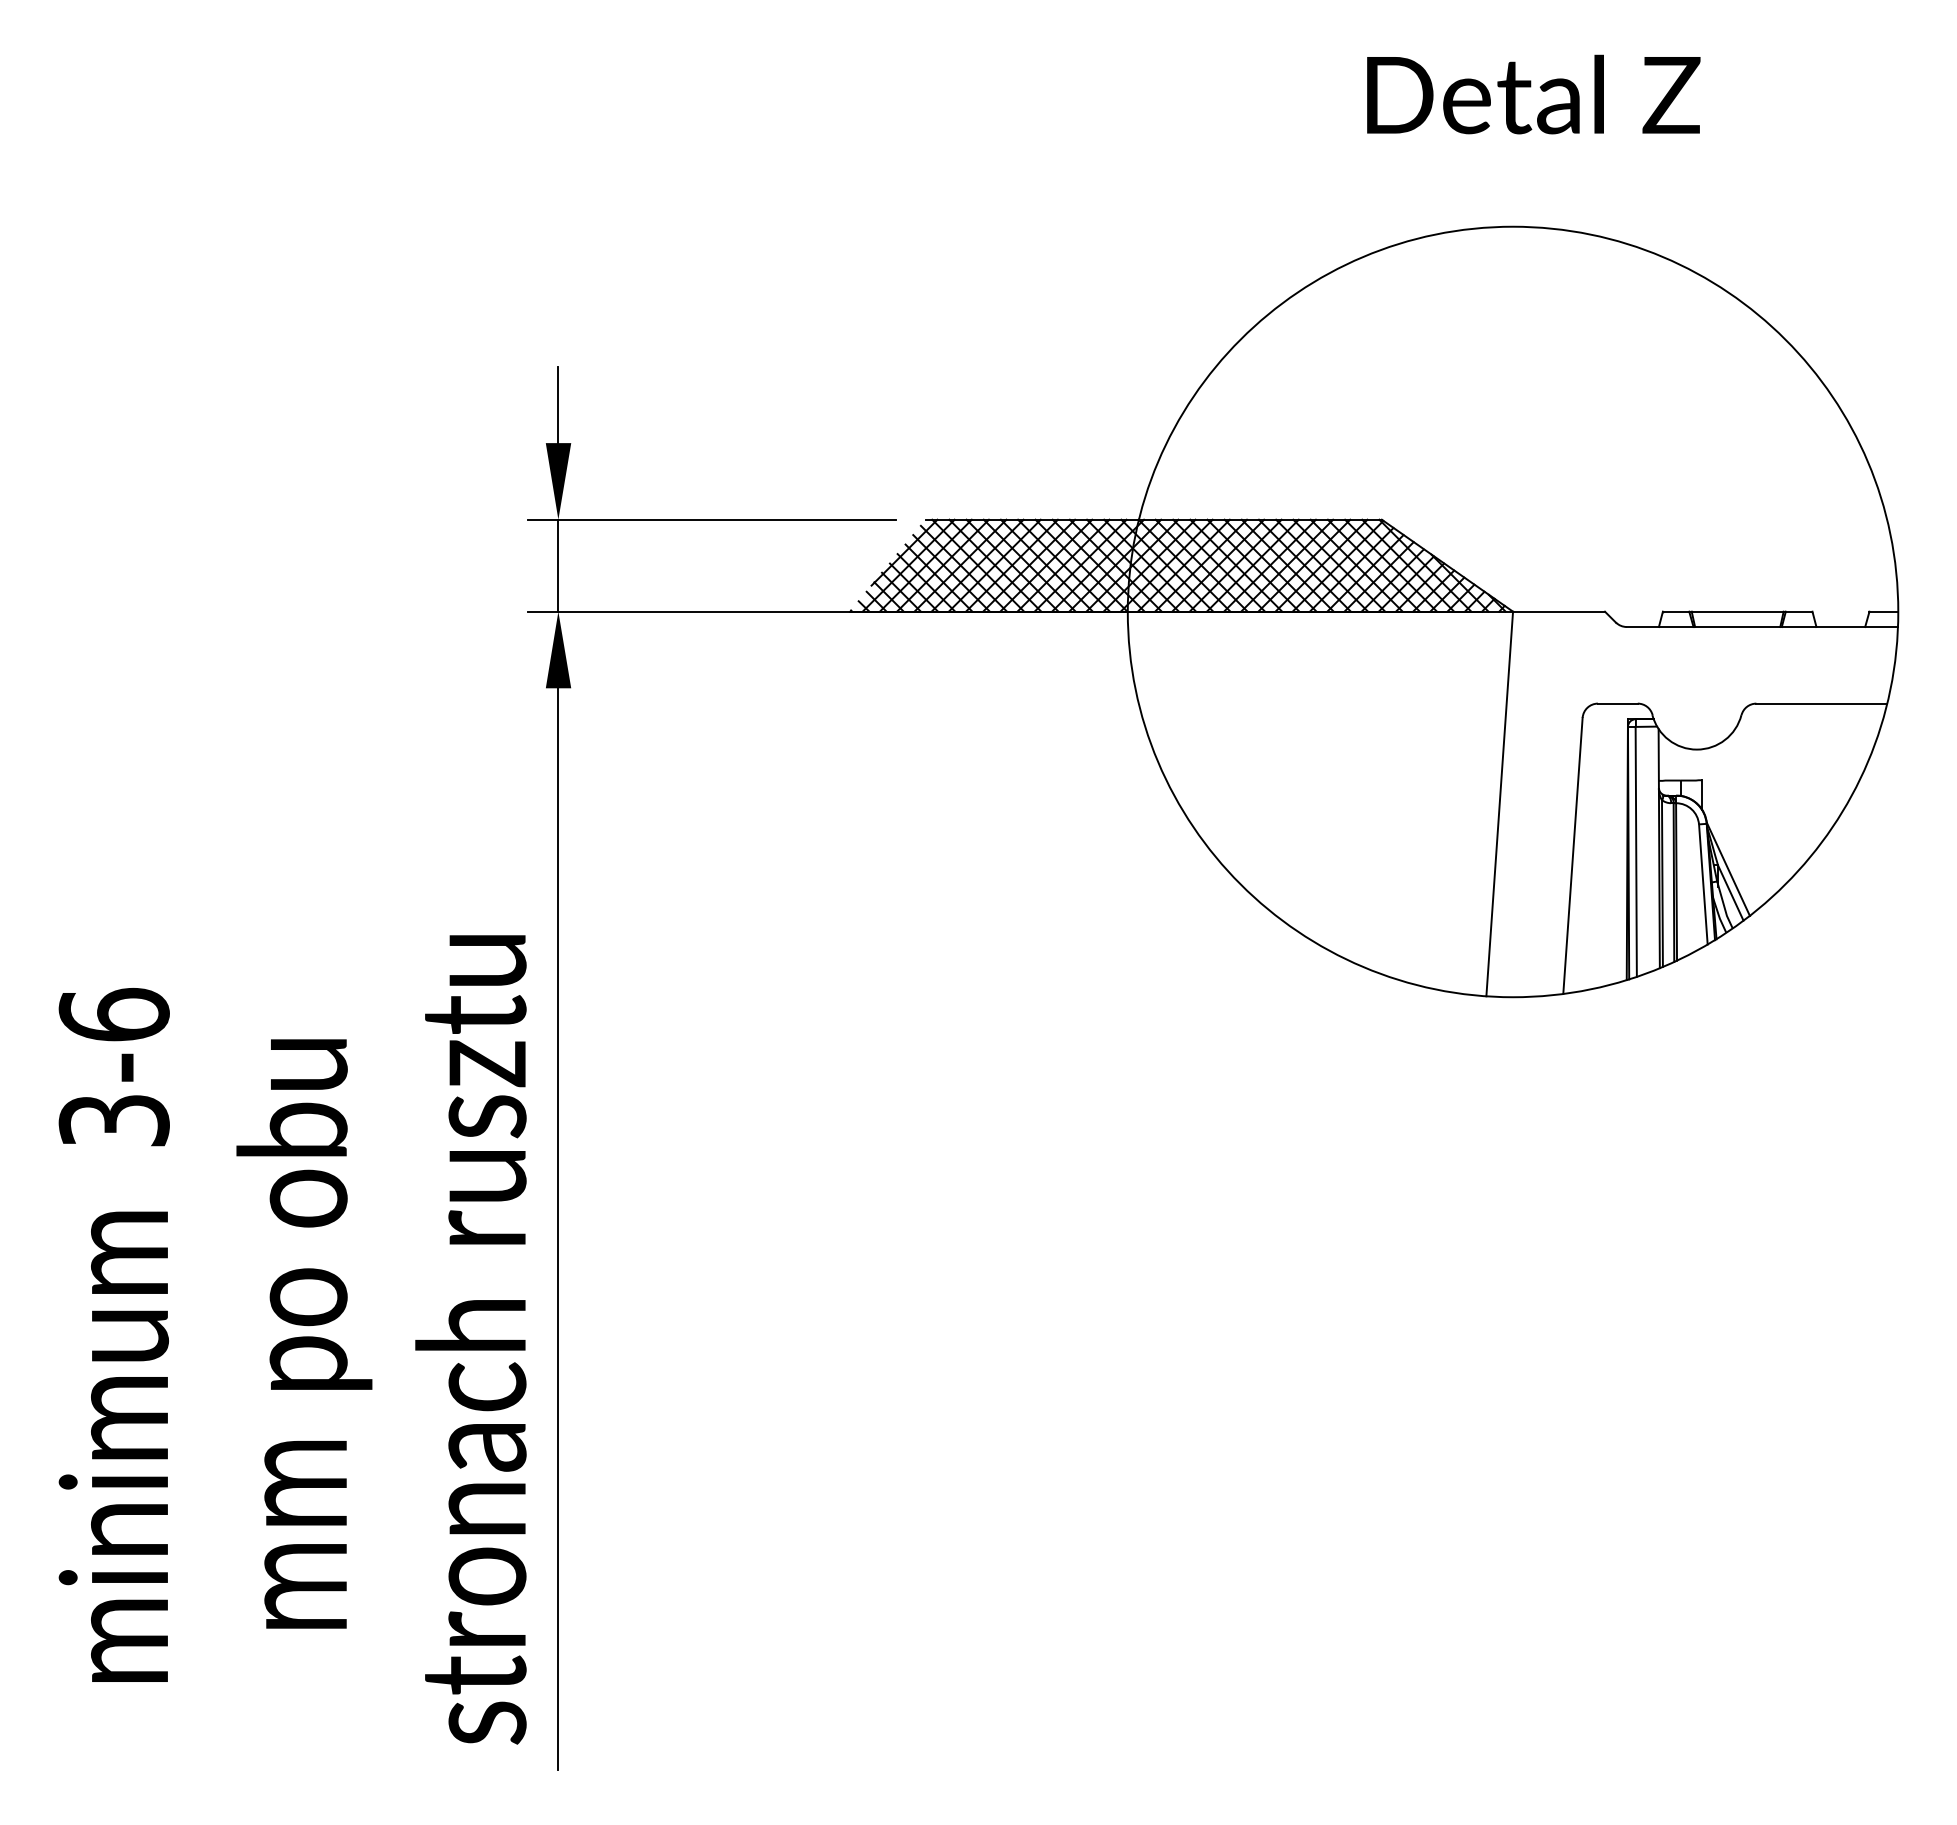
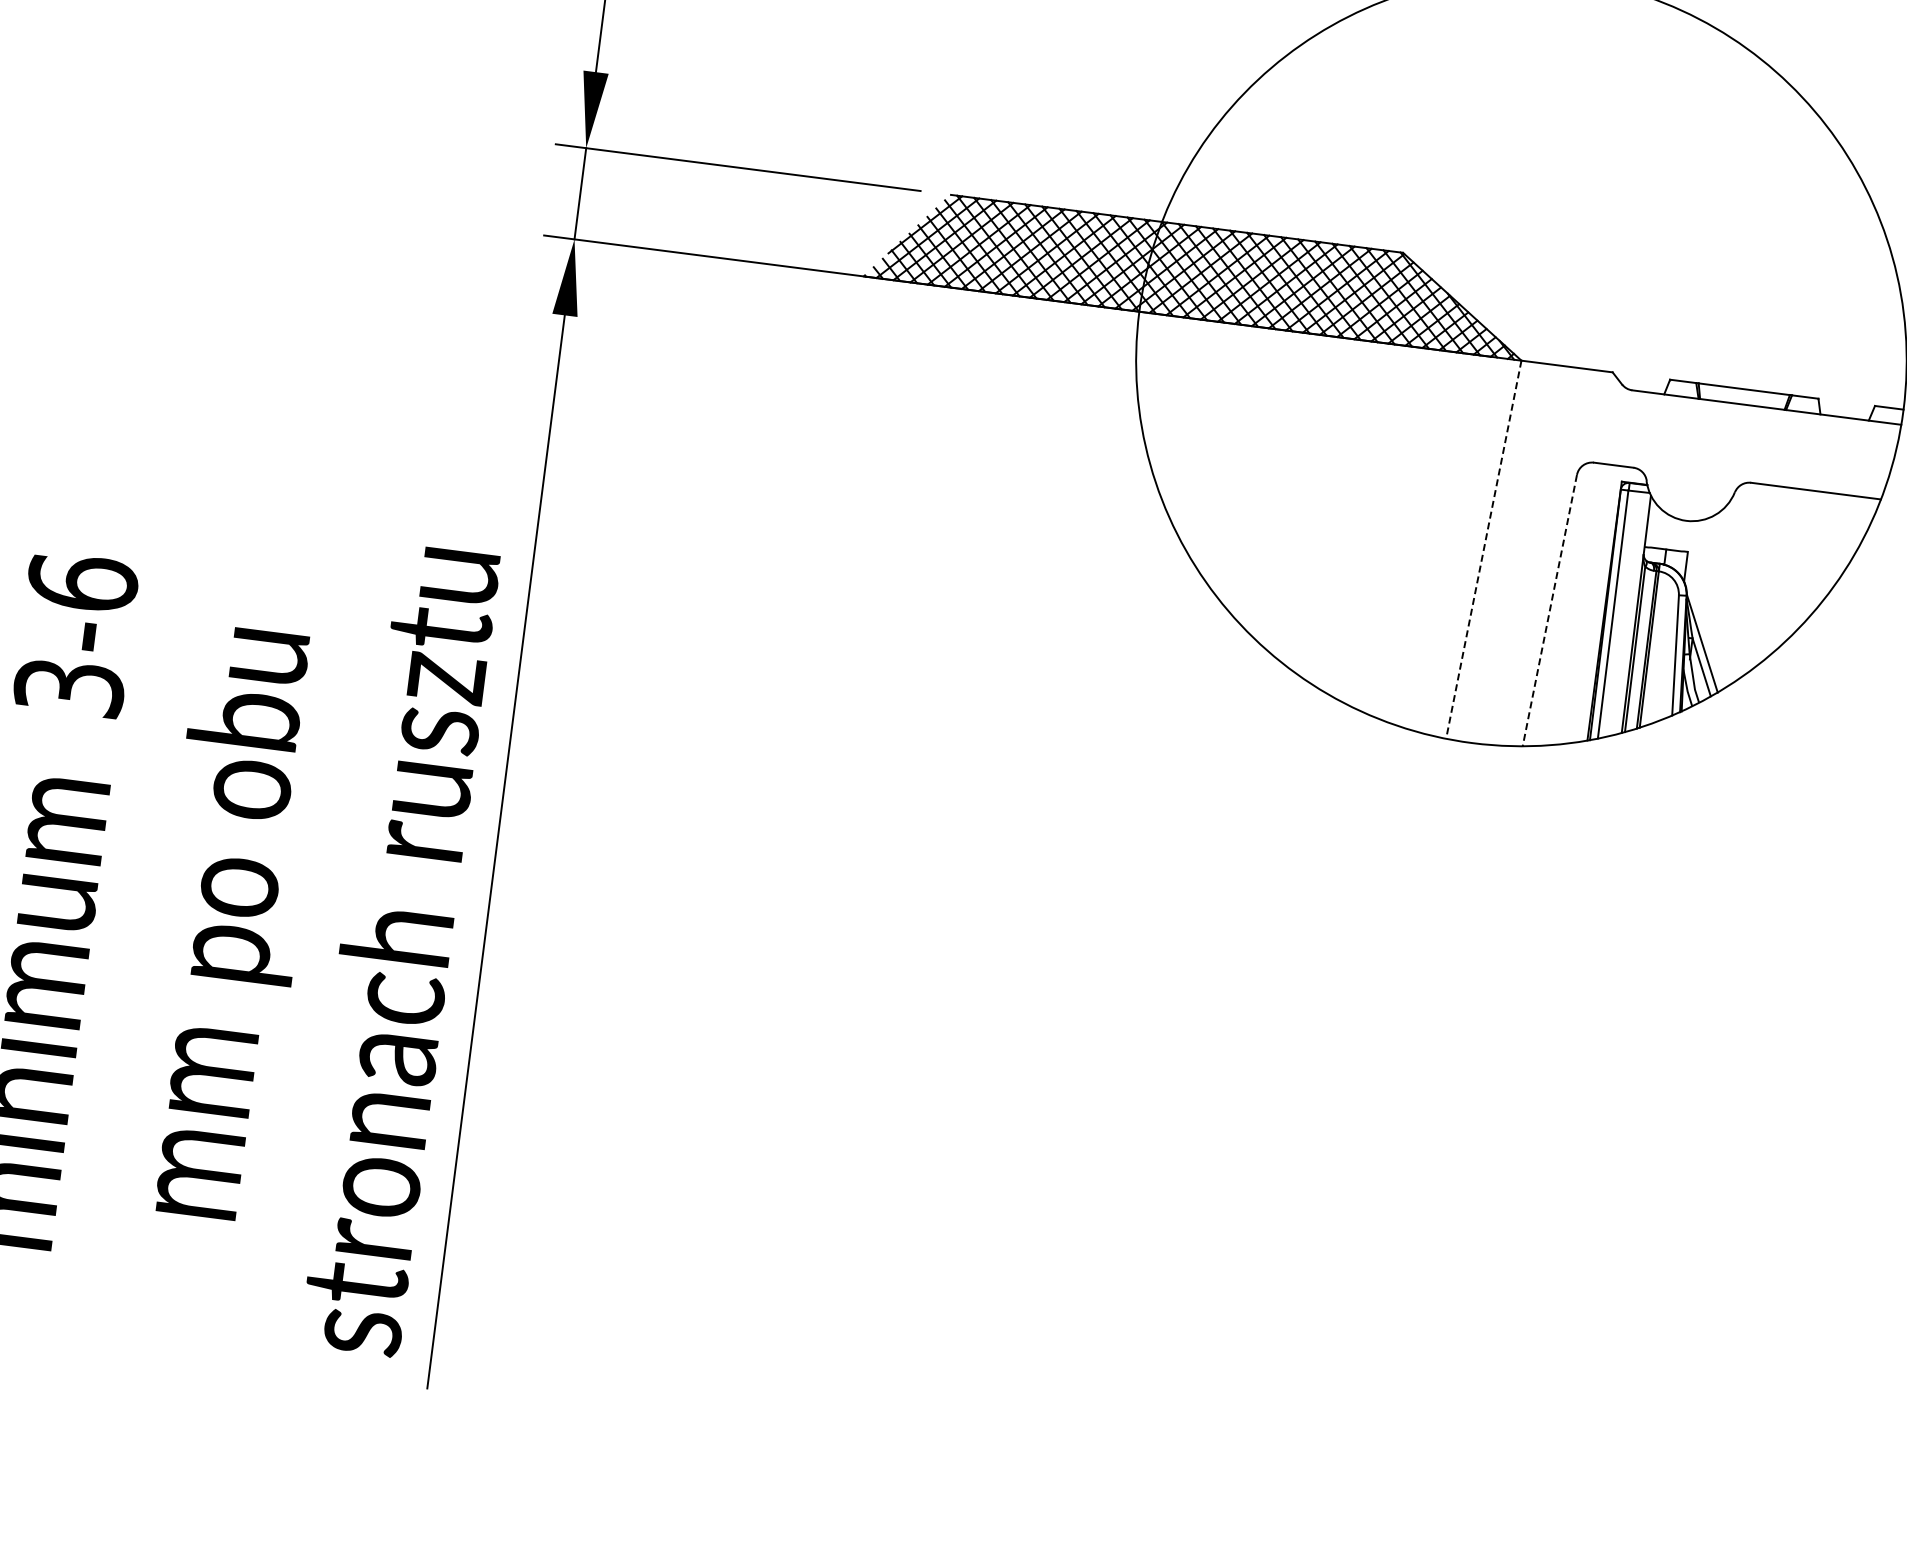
line: (1499, 804) -> (1483, 550), solid -> dashed
line: (1572, 856) -> (1549, 611), solid -> dashed

